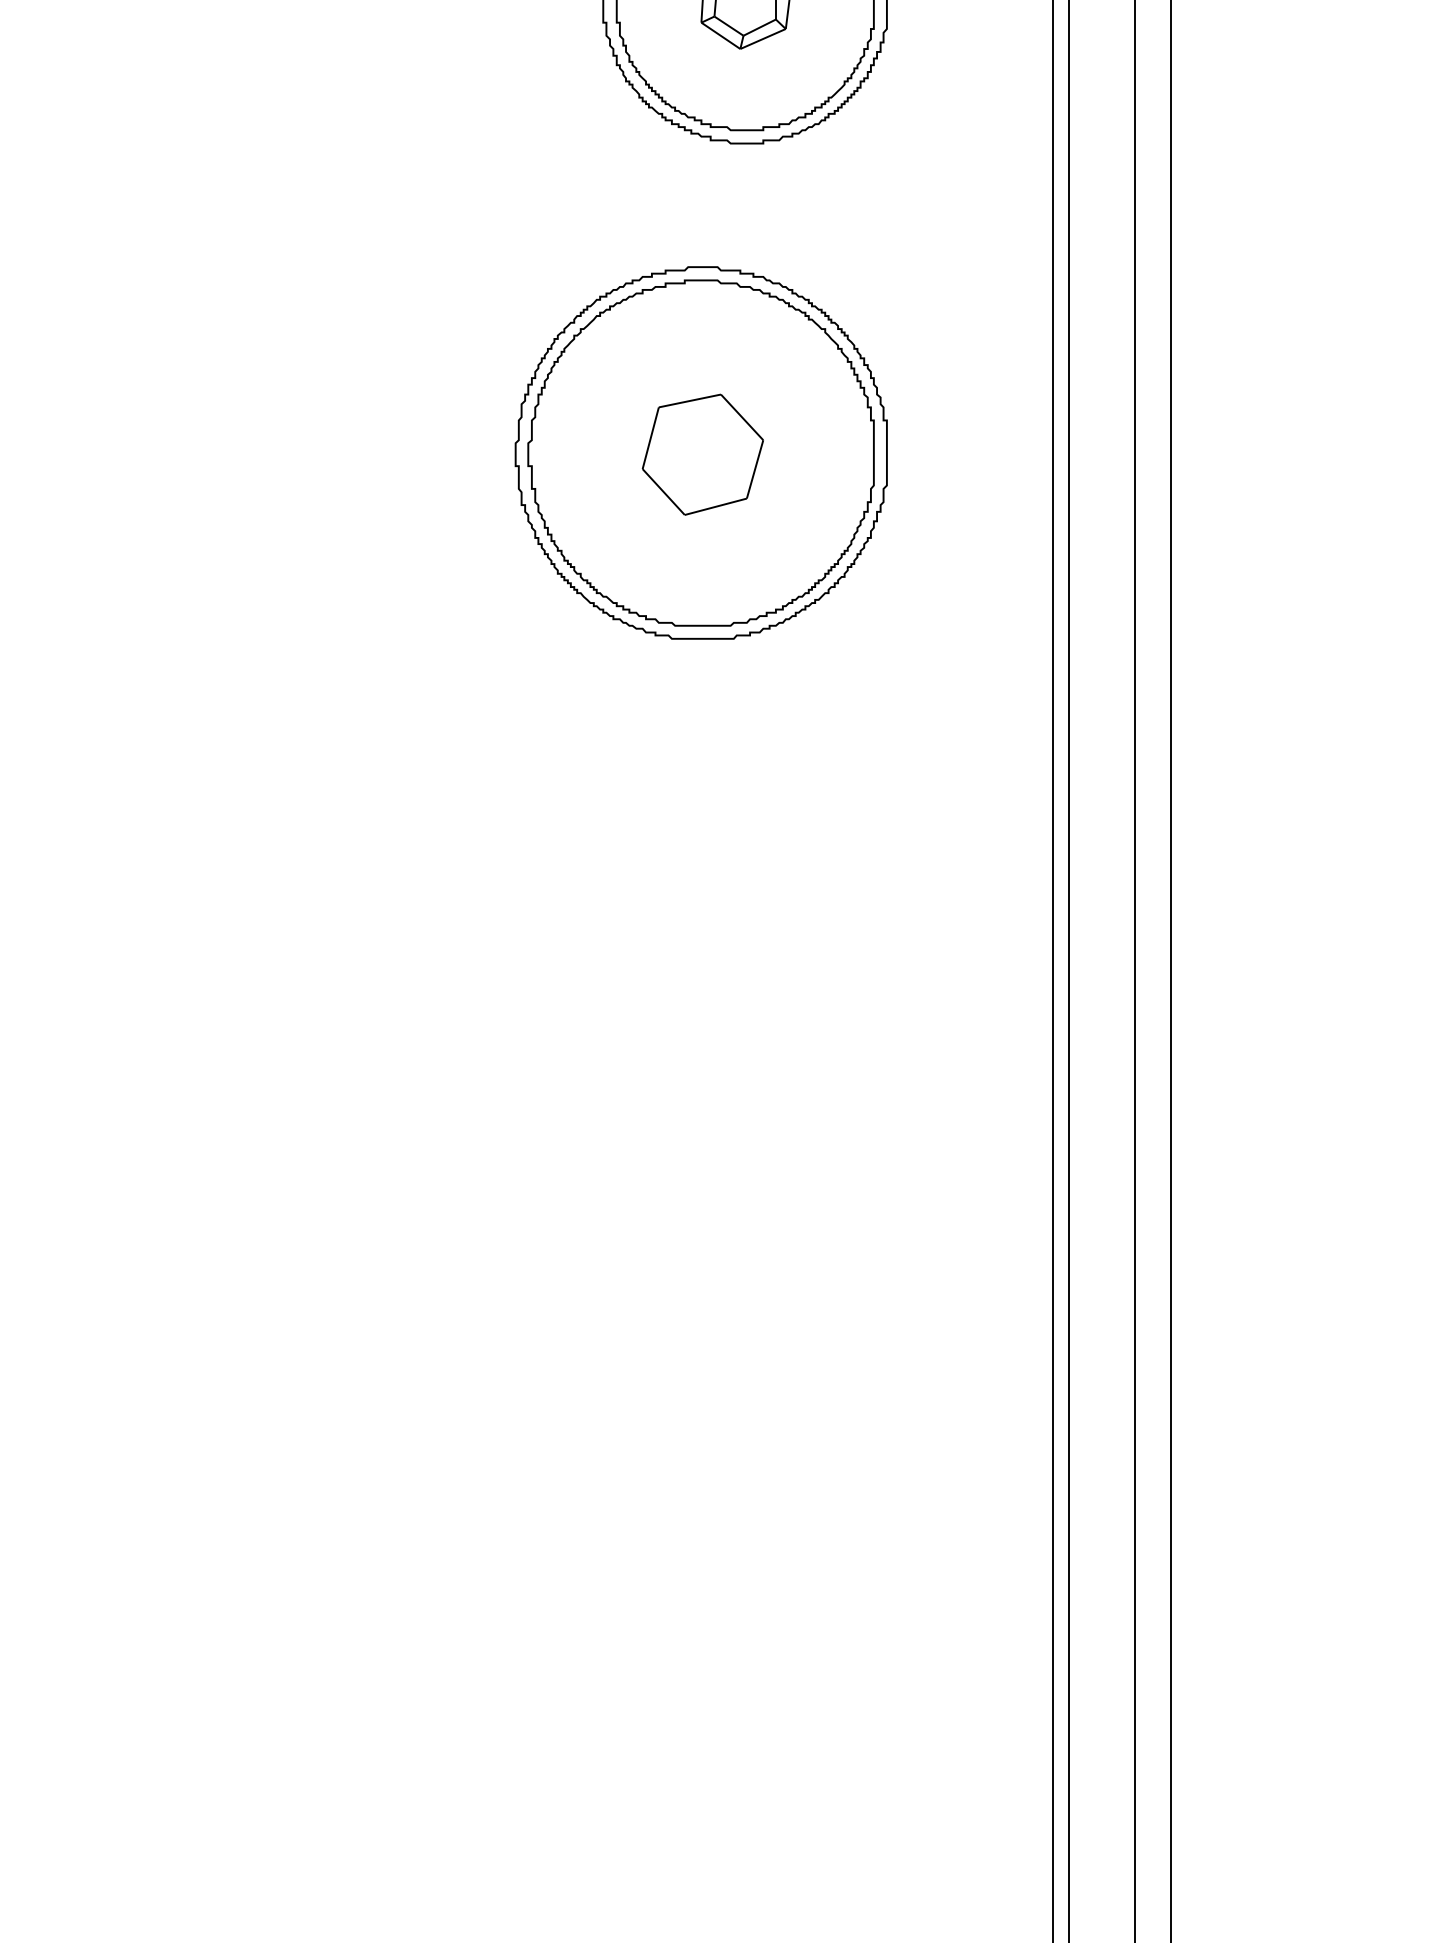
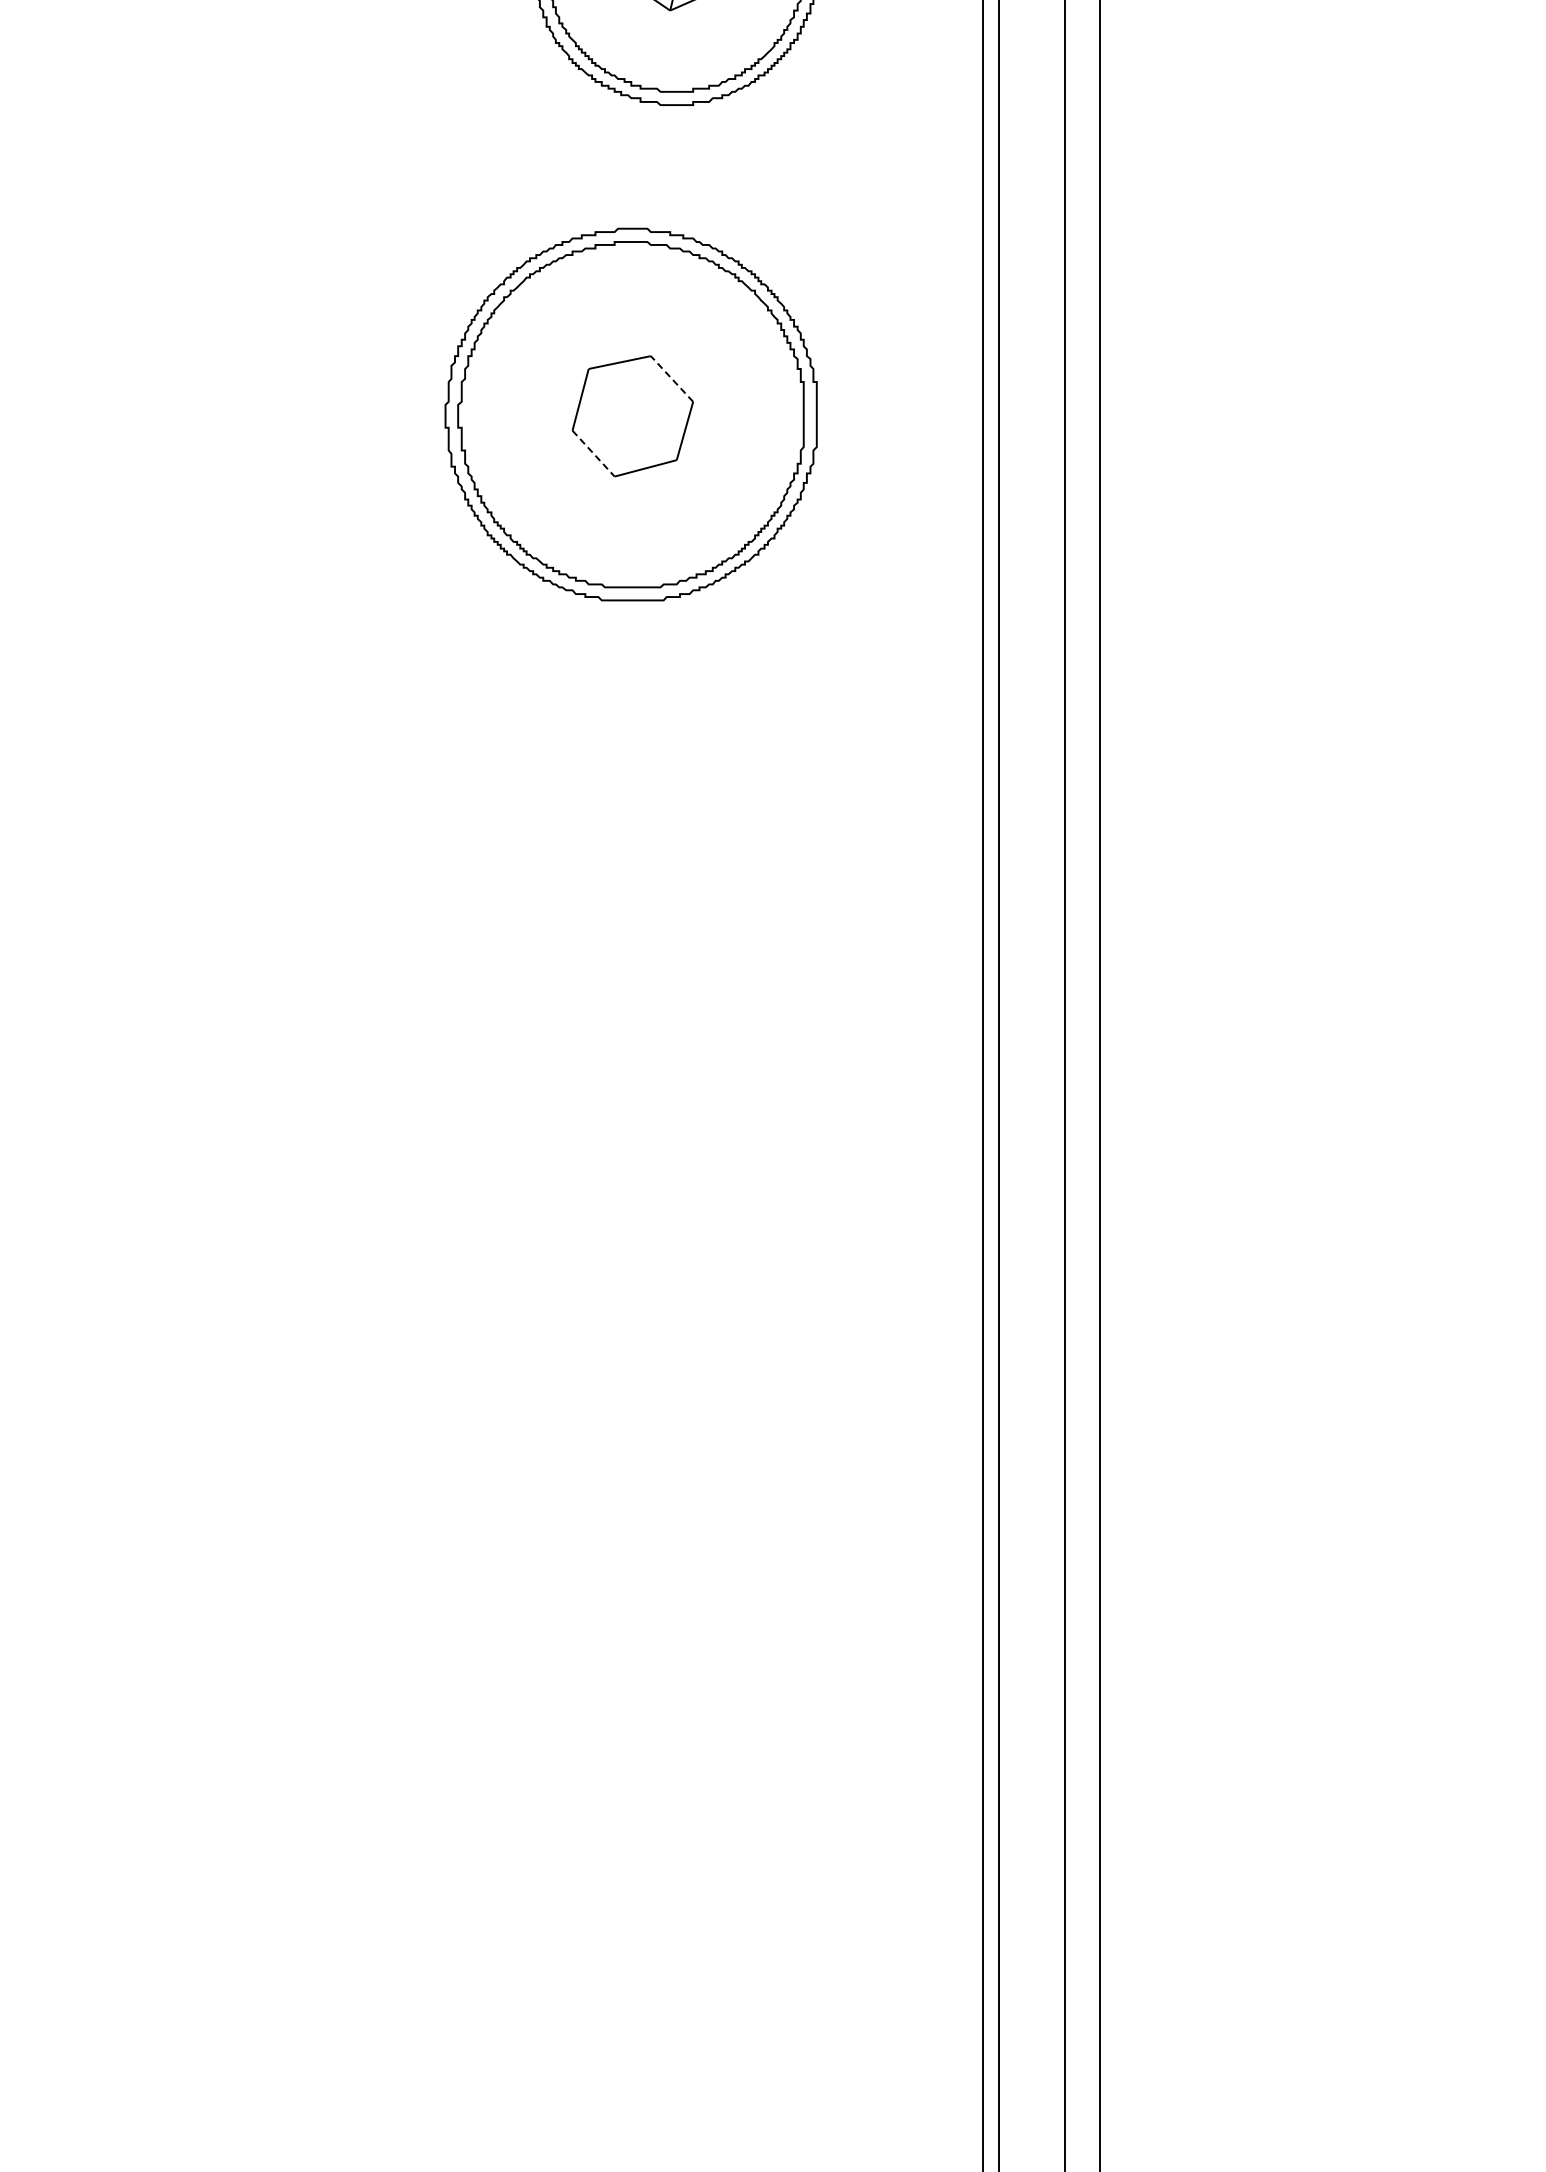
line: (741, 416) -> (671, 378), solid -> dashed
line: (663, 492) -> (593, 454), solid -> dashed

